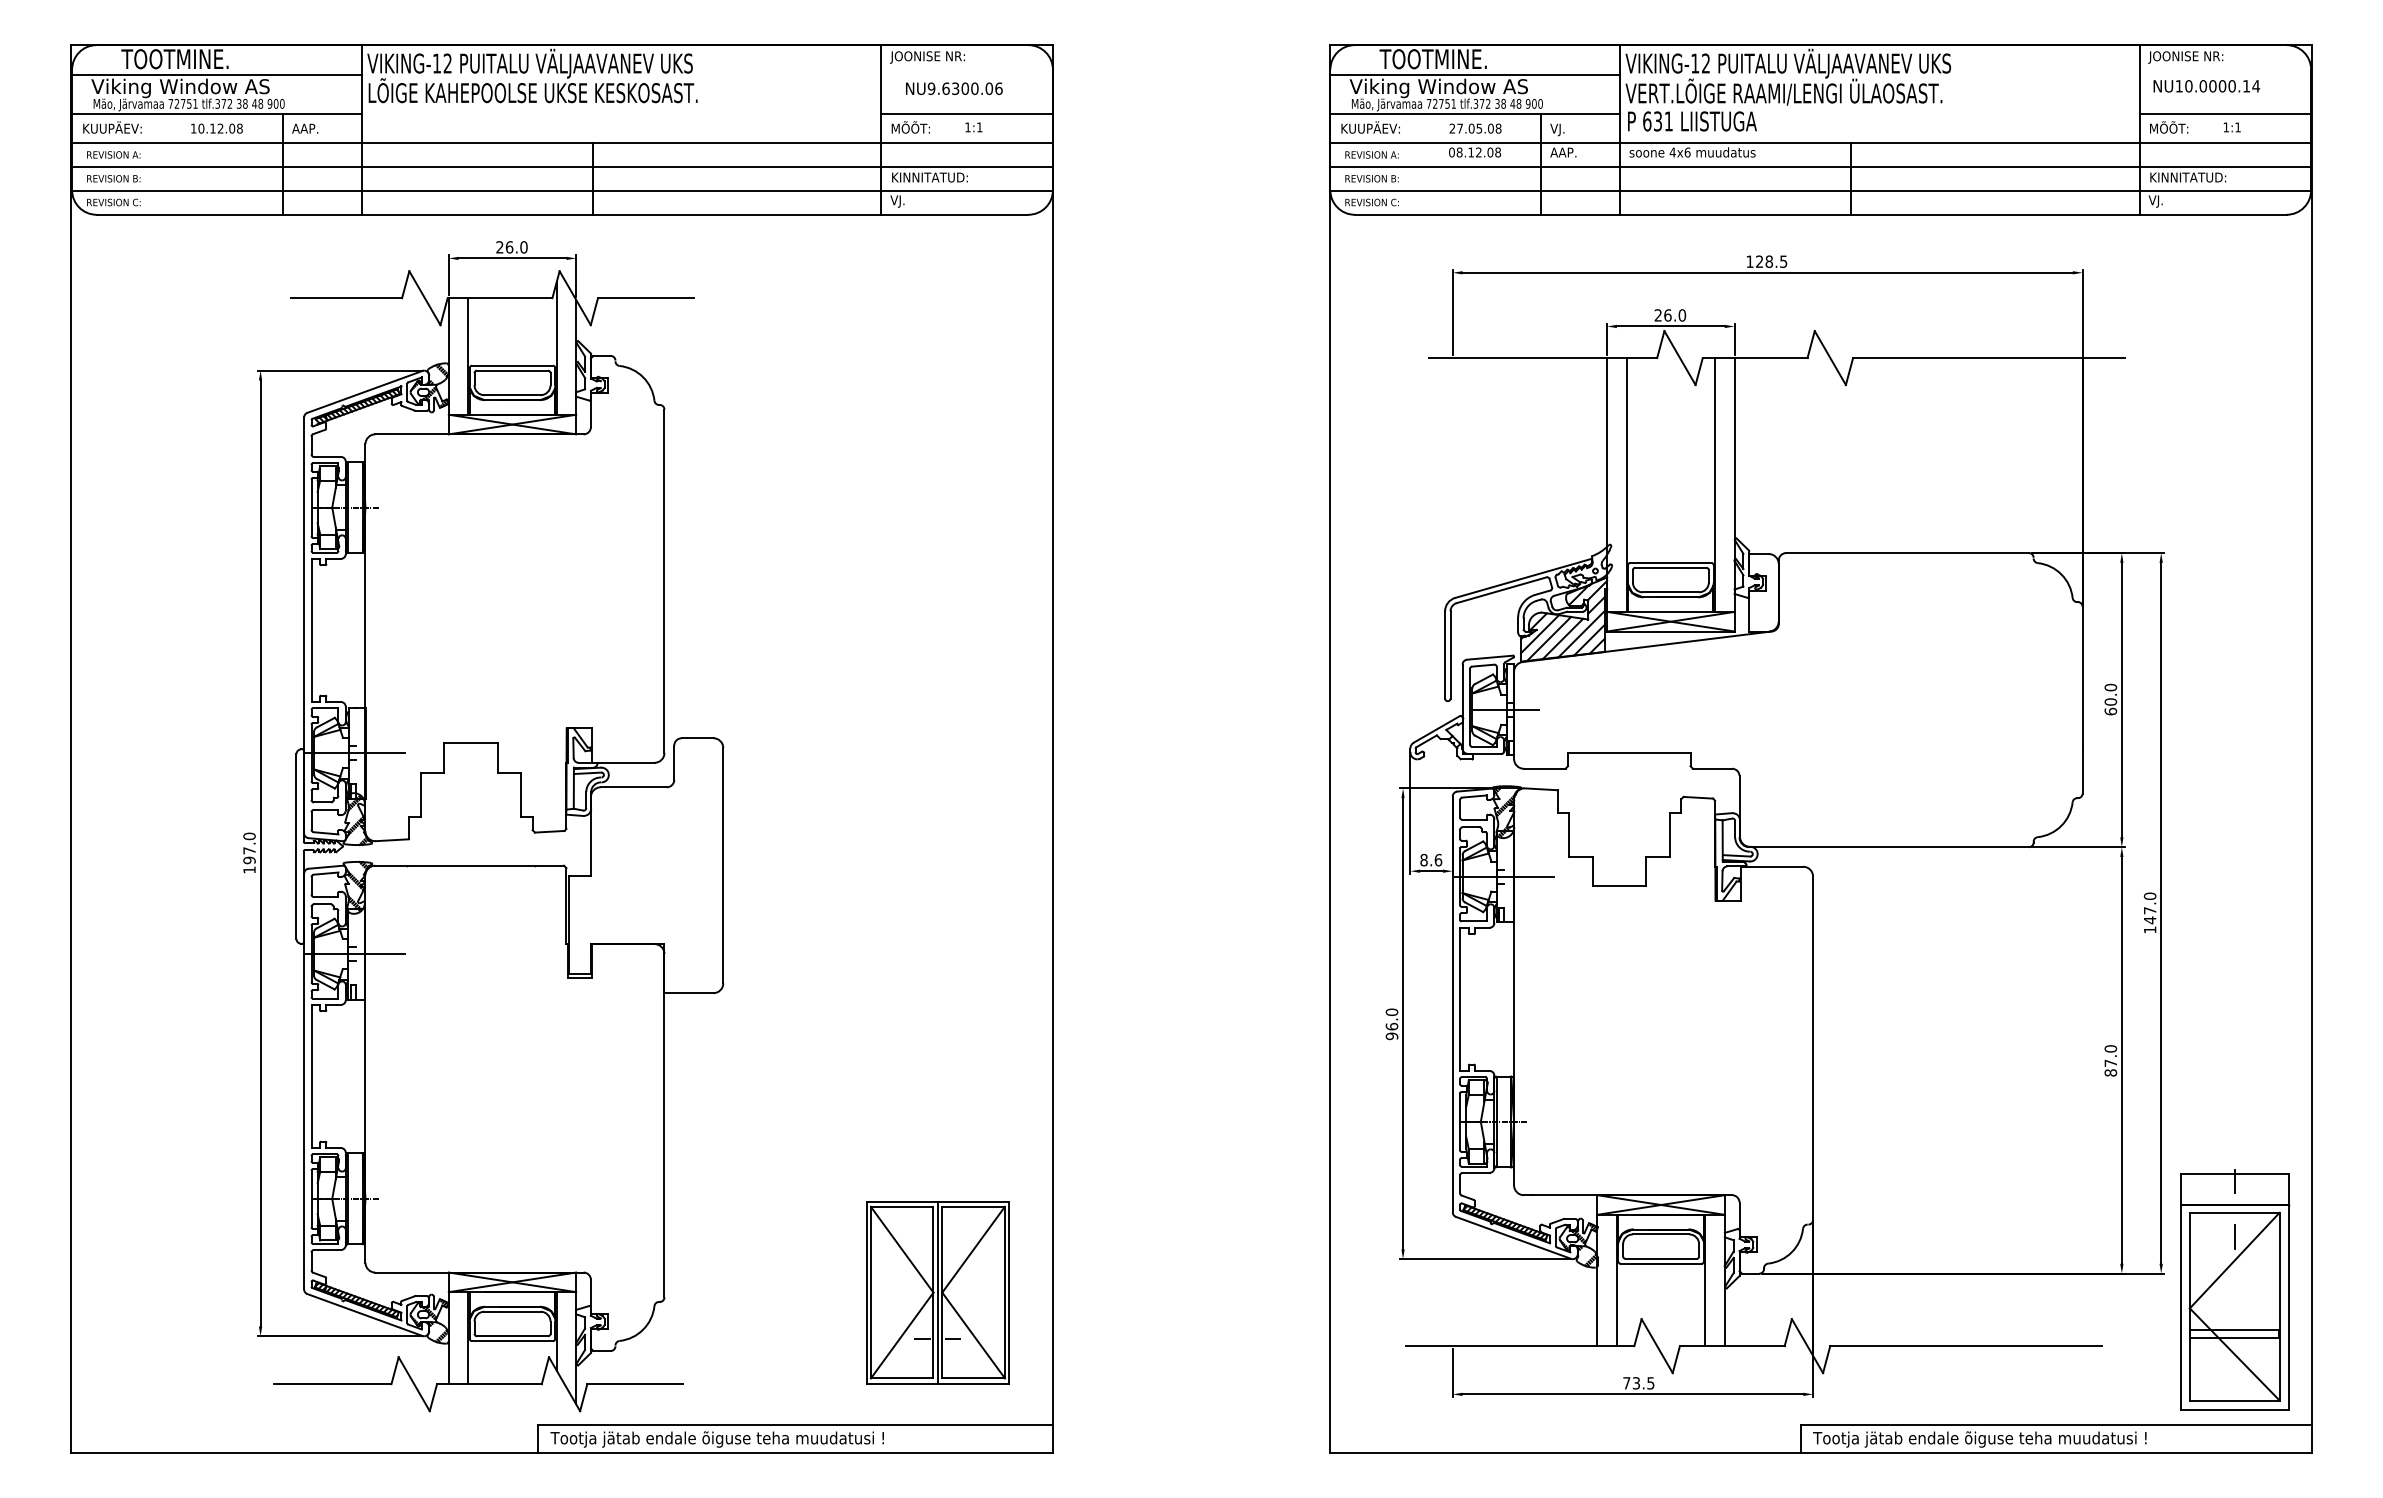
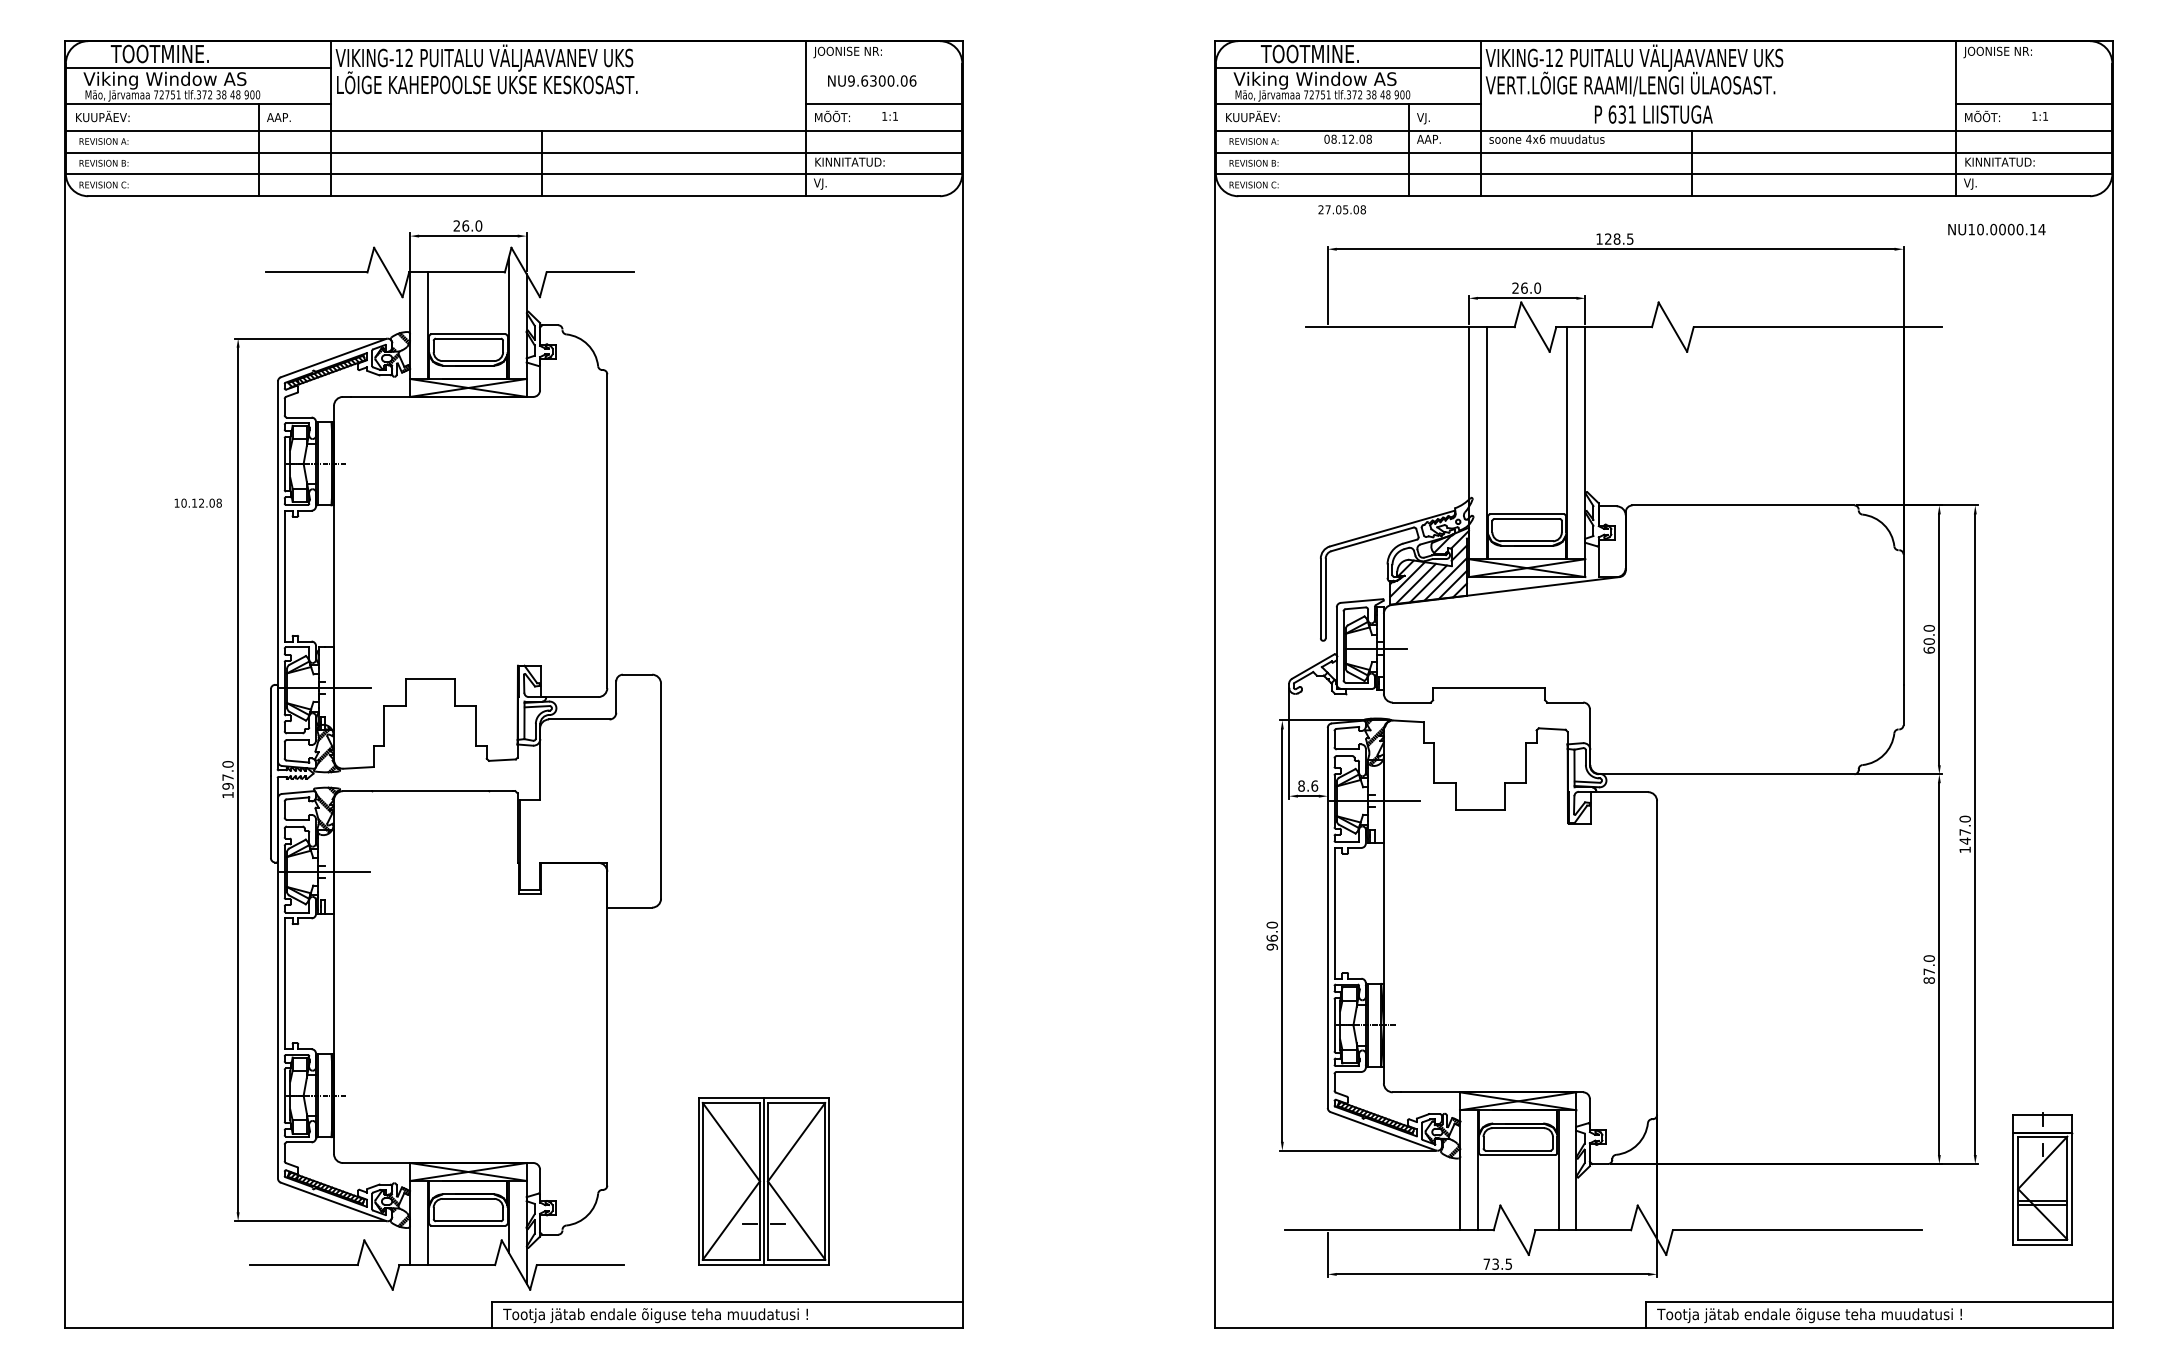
text: (2206, 86) -> (1996, 229), moved
text: (1692, 121) -> (1653, 114), moved
text: (216, 128) -> (197, 503), moved
text: (1475, 128) -> (1342, 209), moved
part: (2235, 1289) -> (2043, 1178), size x0.6
part: (937, 1292) -> (763, 1181), moved

